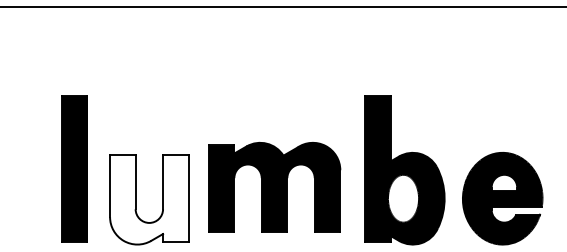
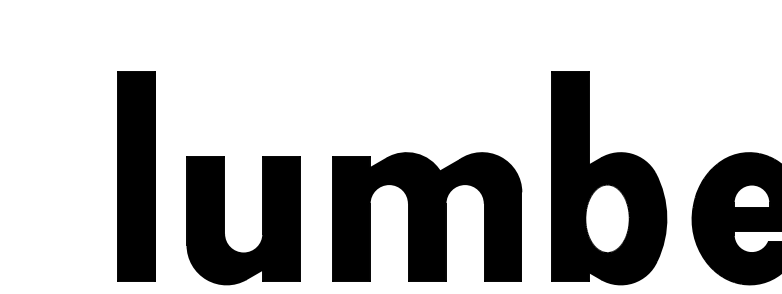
part: (274, 186) -> (427, 215), moved
fill: (149, 199) -> (243, 219), added

